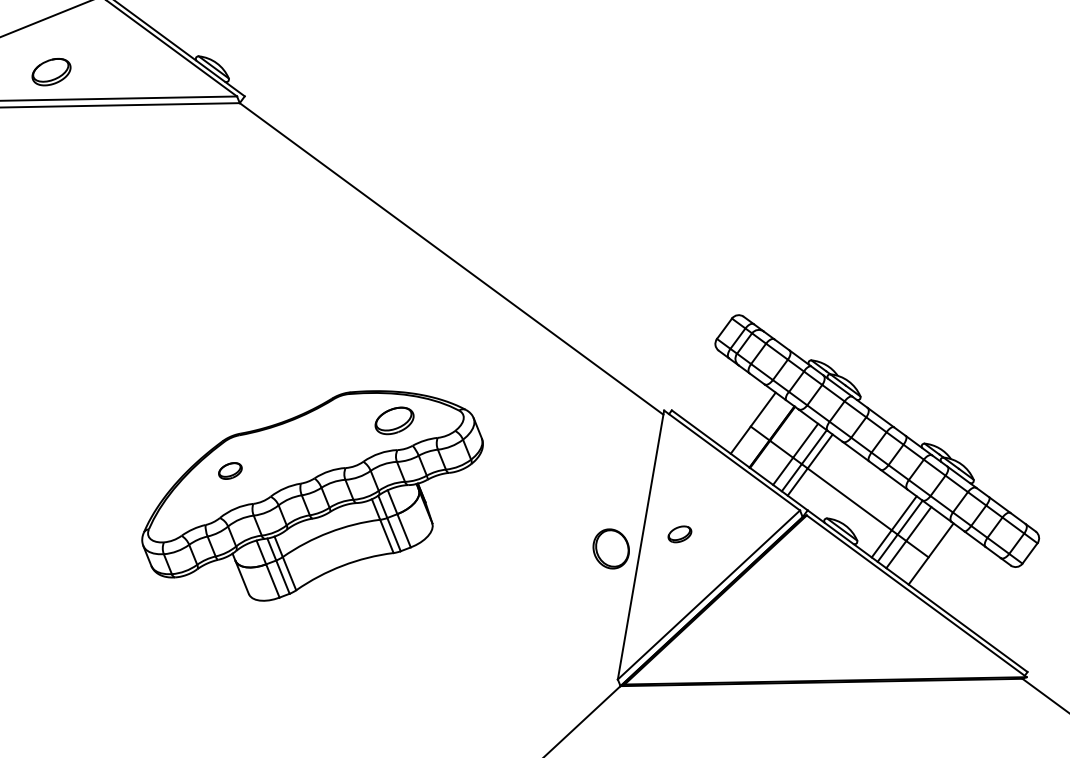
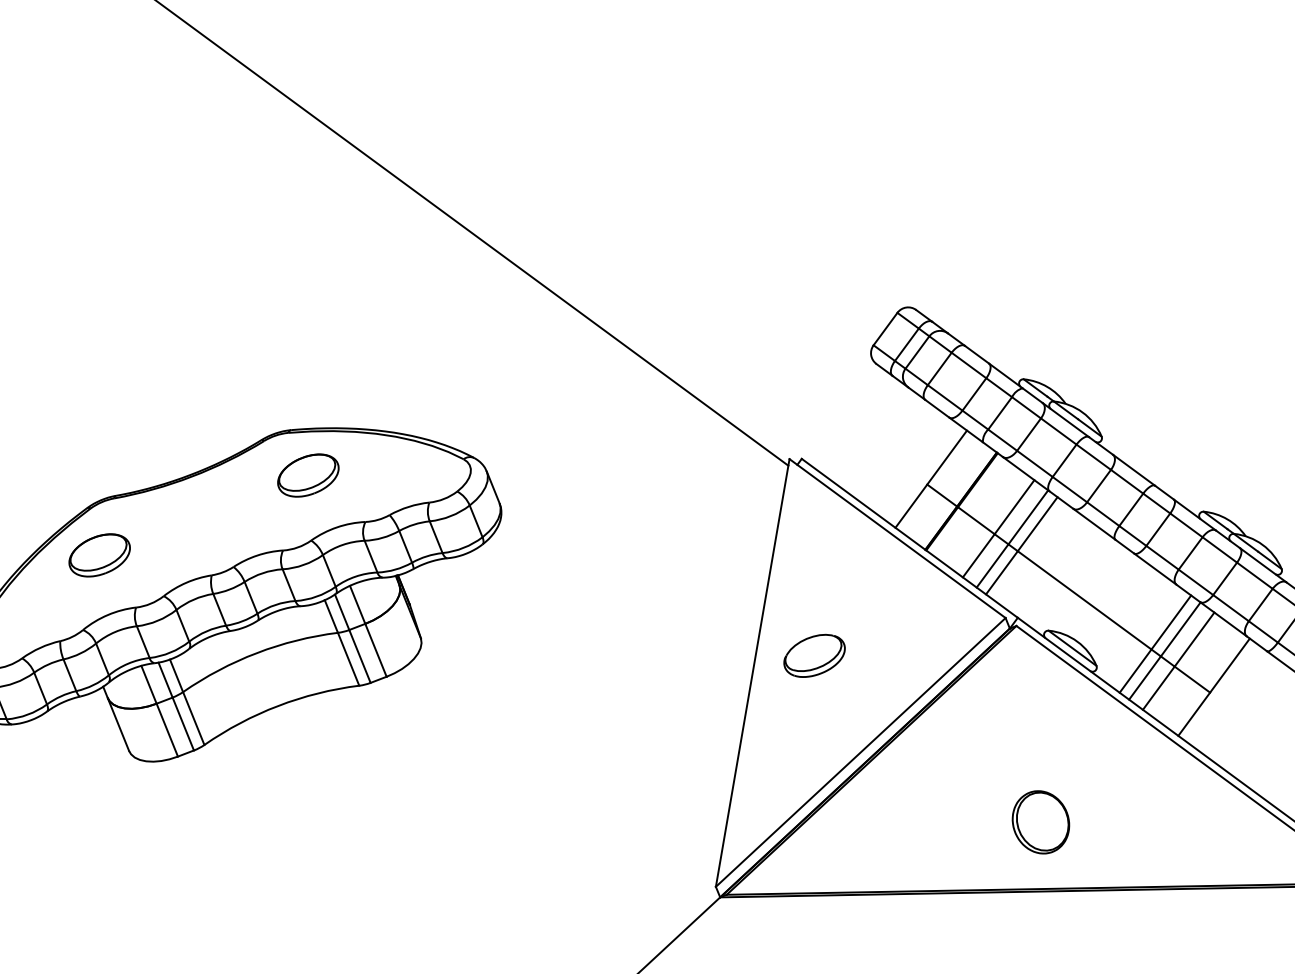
part: (394, 420) -> (308, 474), moved
part: (230, 470) -> (99, 554), size x1.67
part: (679, 534) -> (813, 656), size x1.67
part: (610, 548) -> (1039, 821), moved

